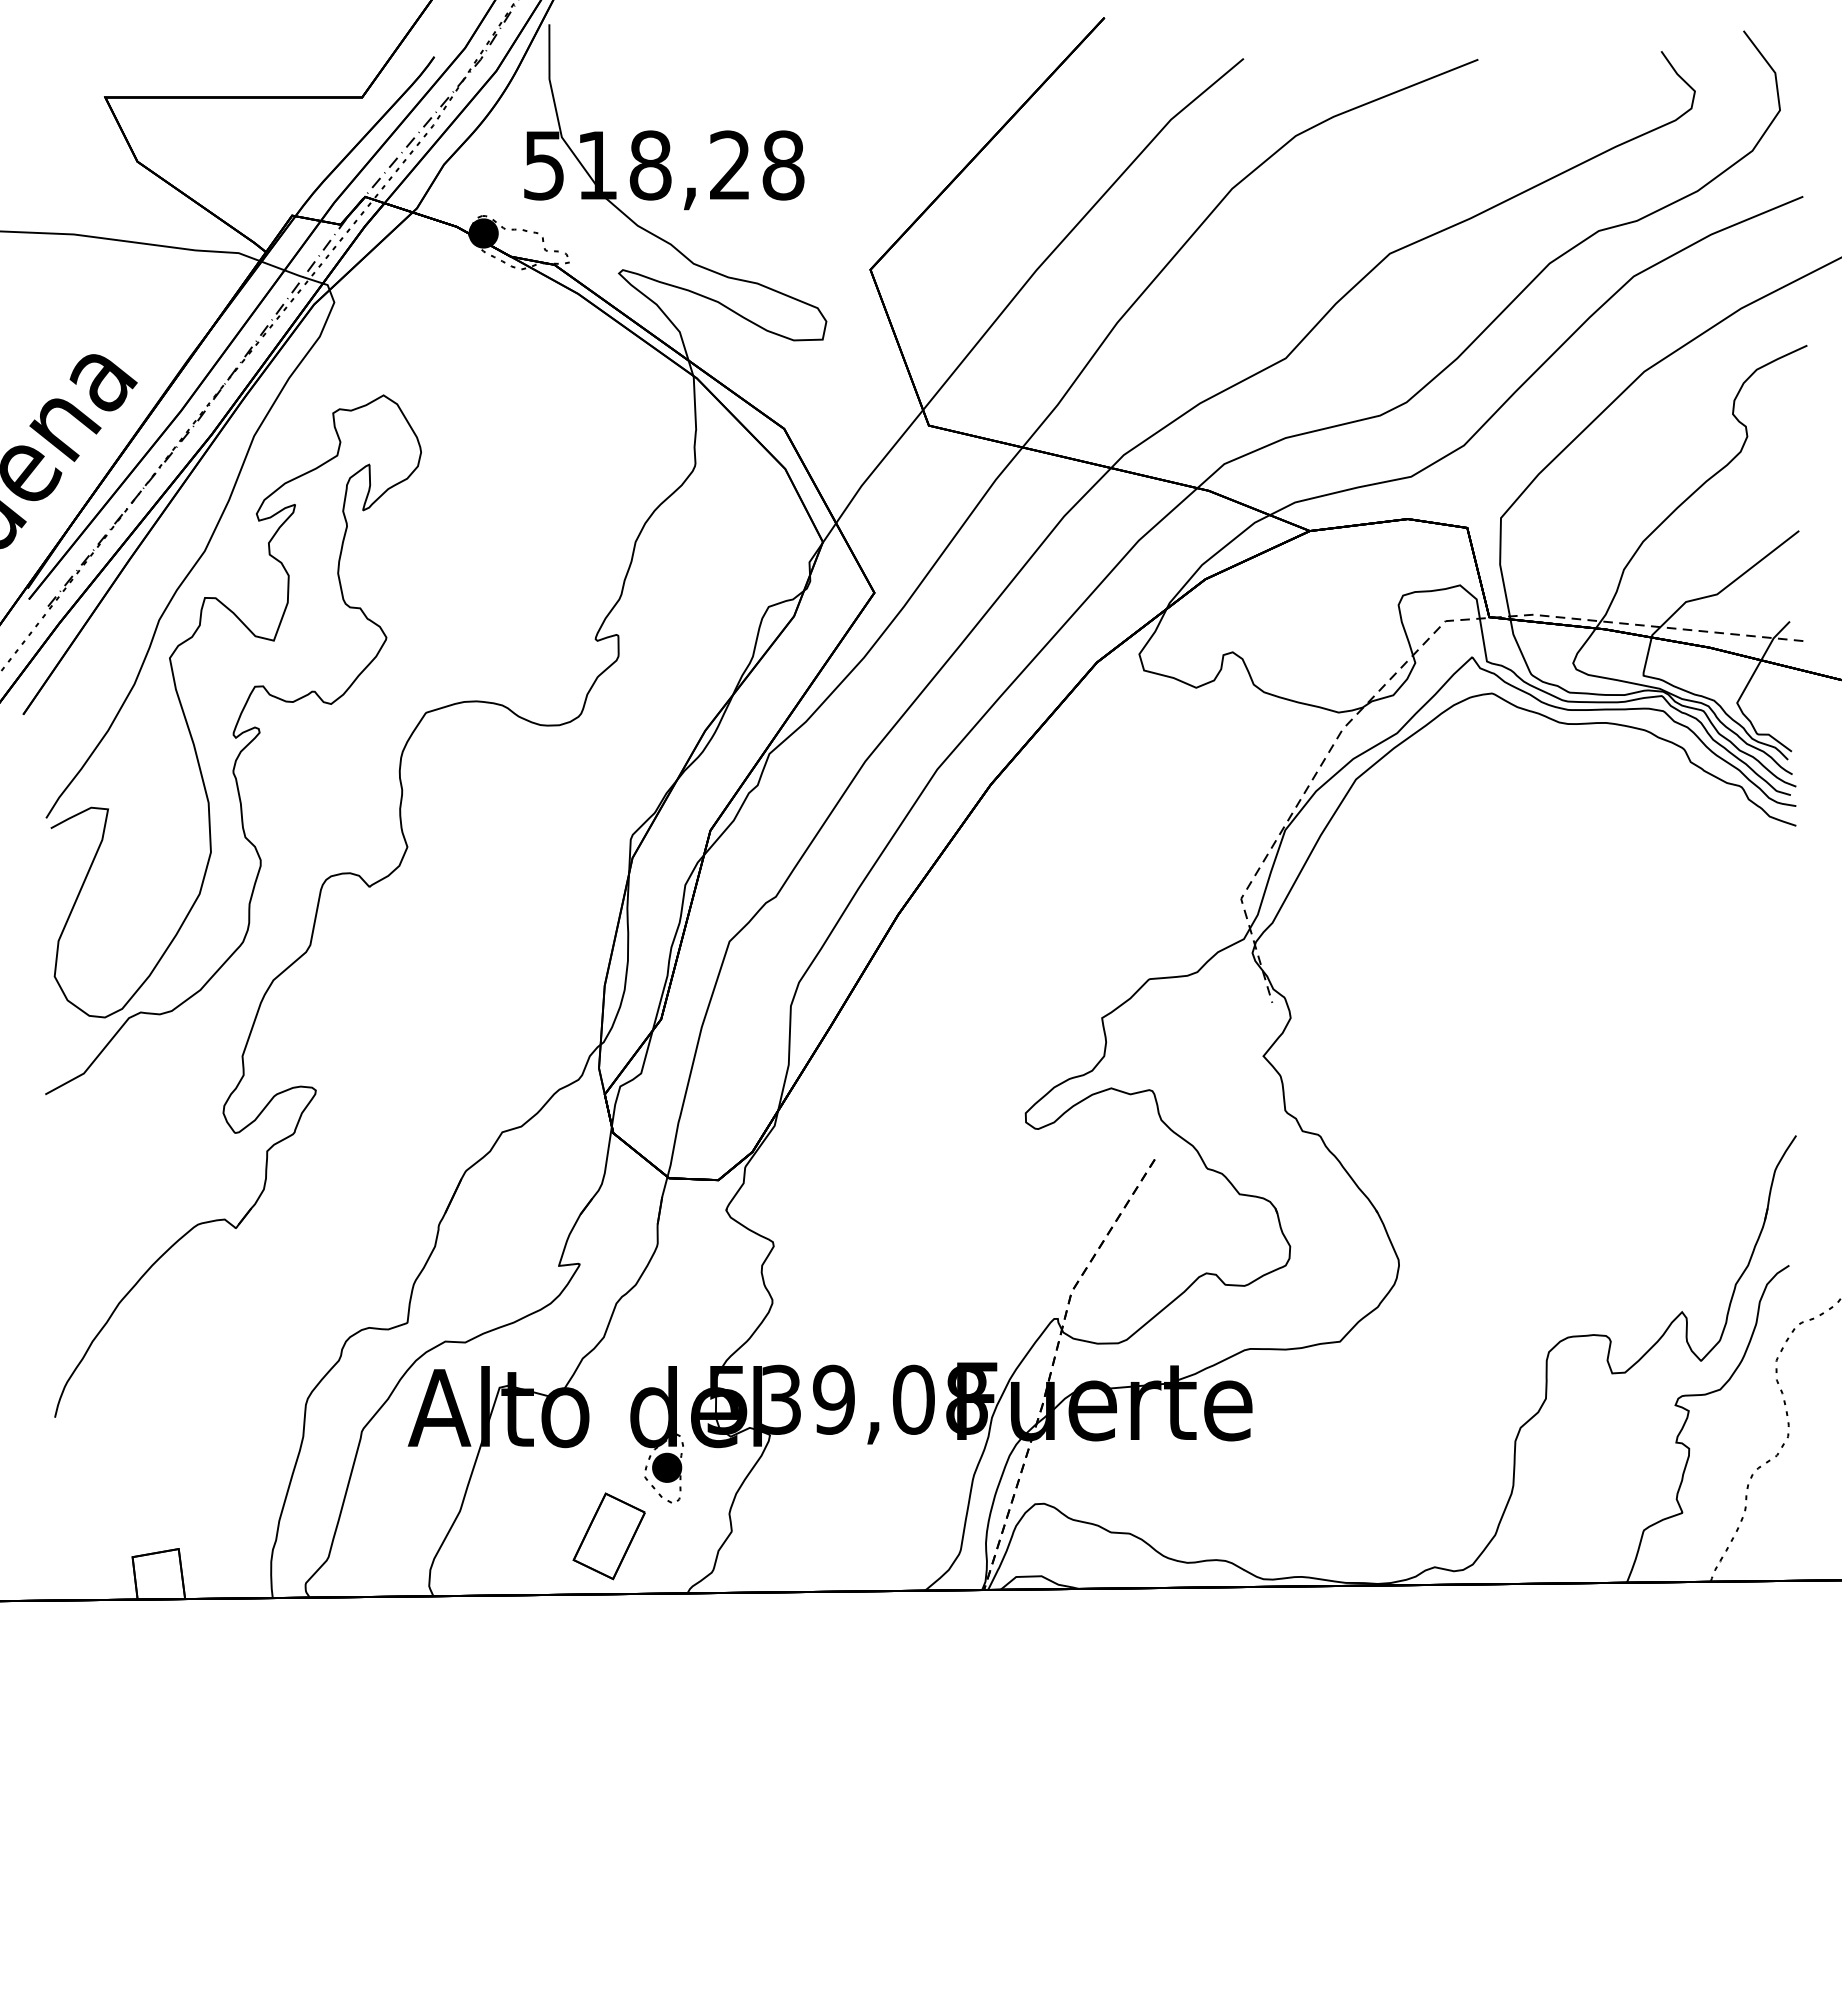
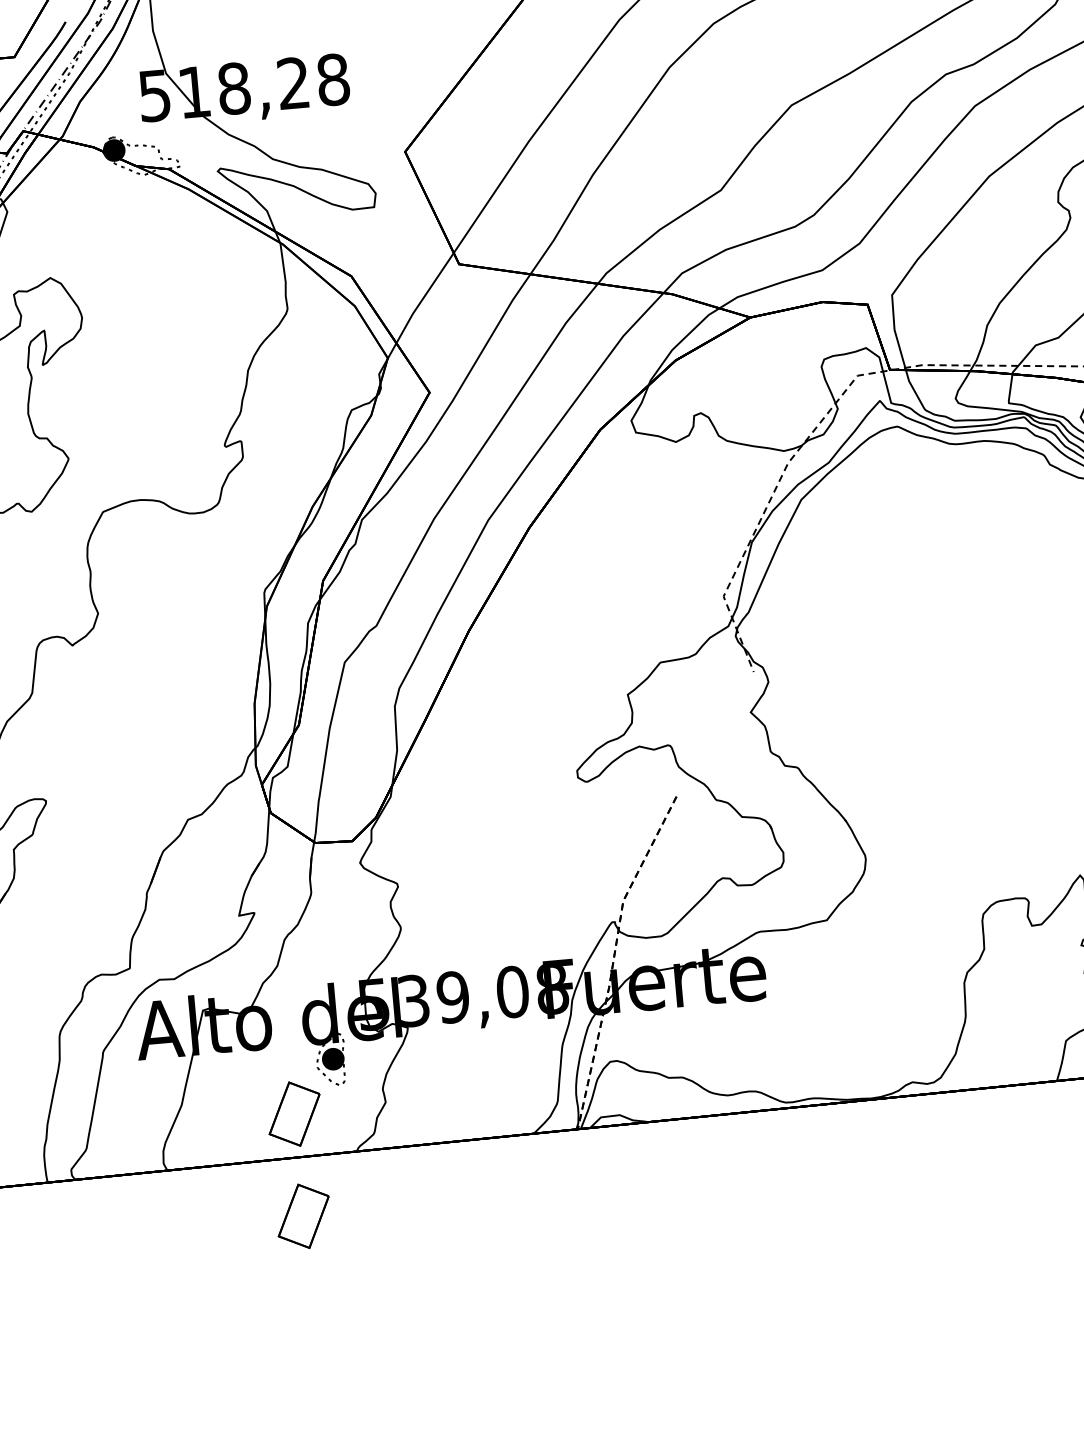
part: (608, 1673) -> (303, 1216), added

